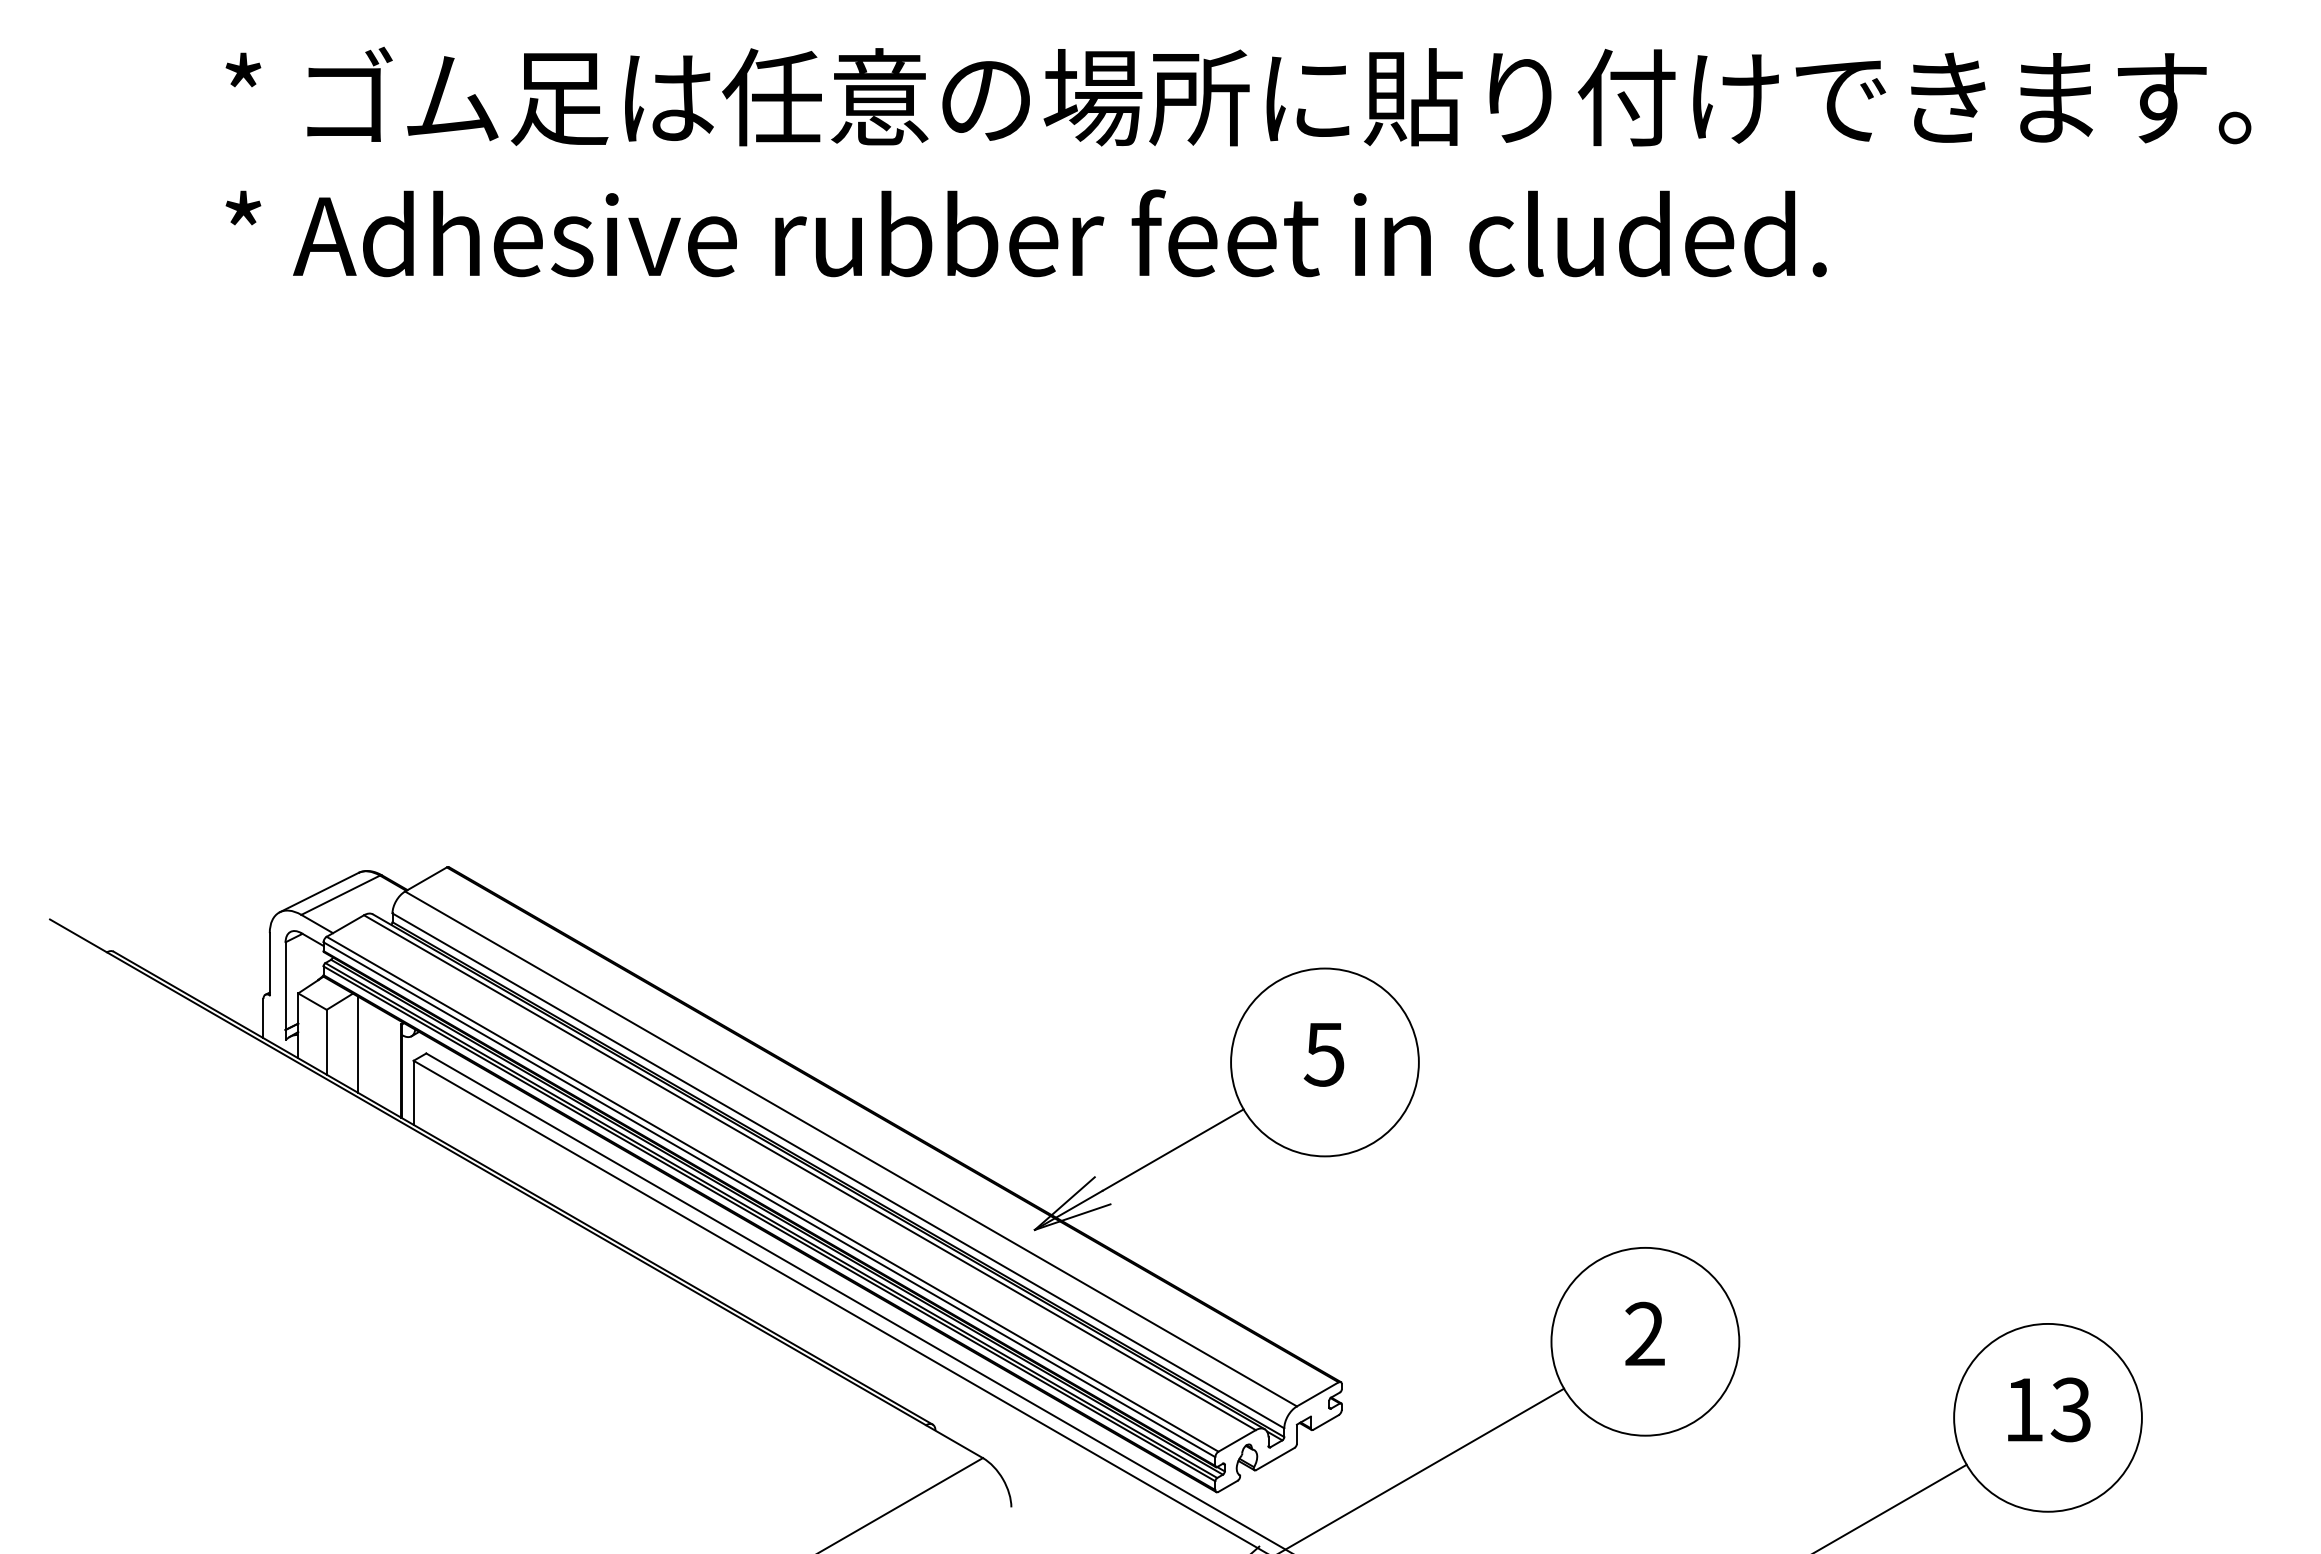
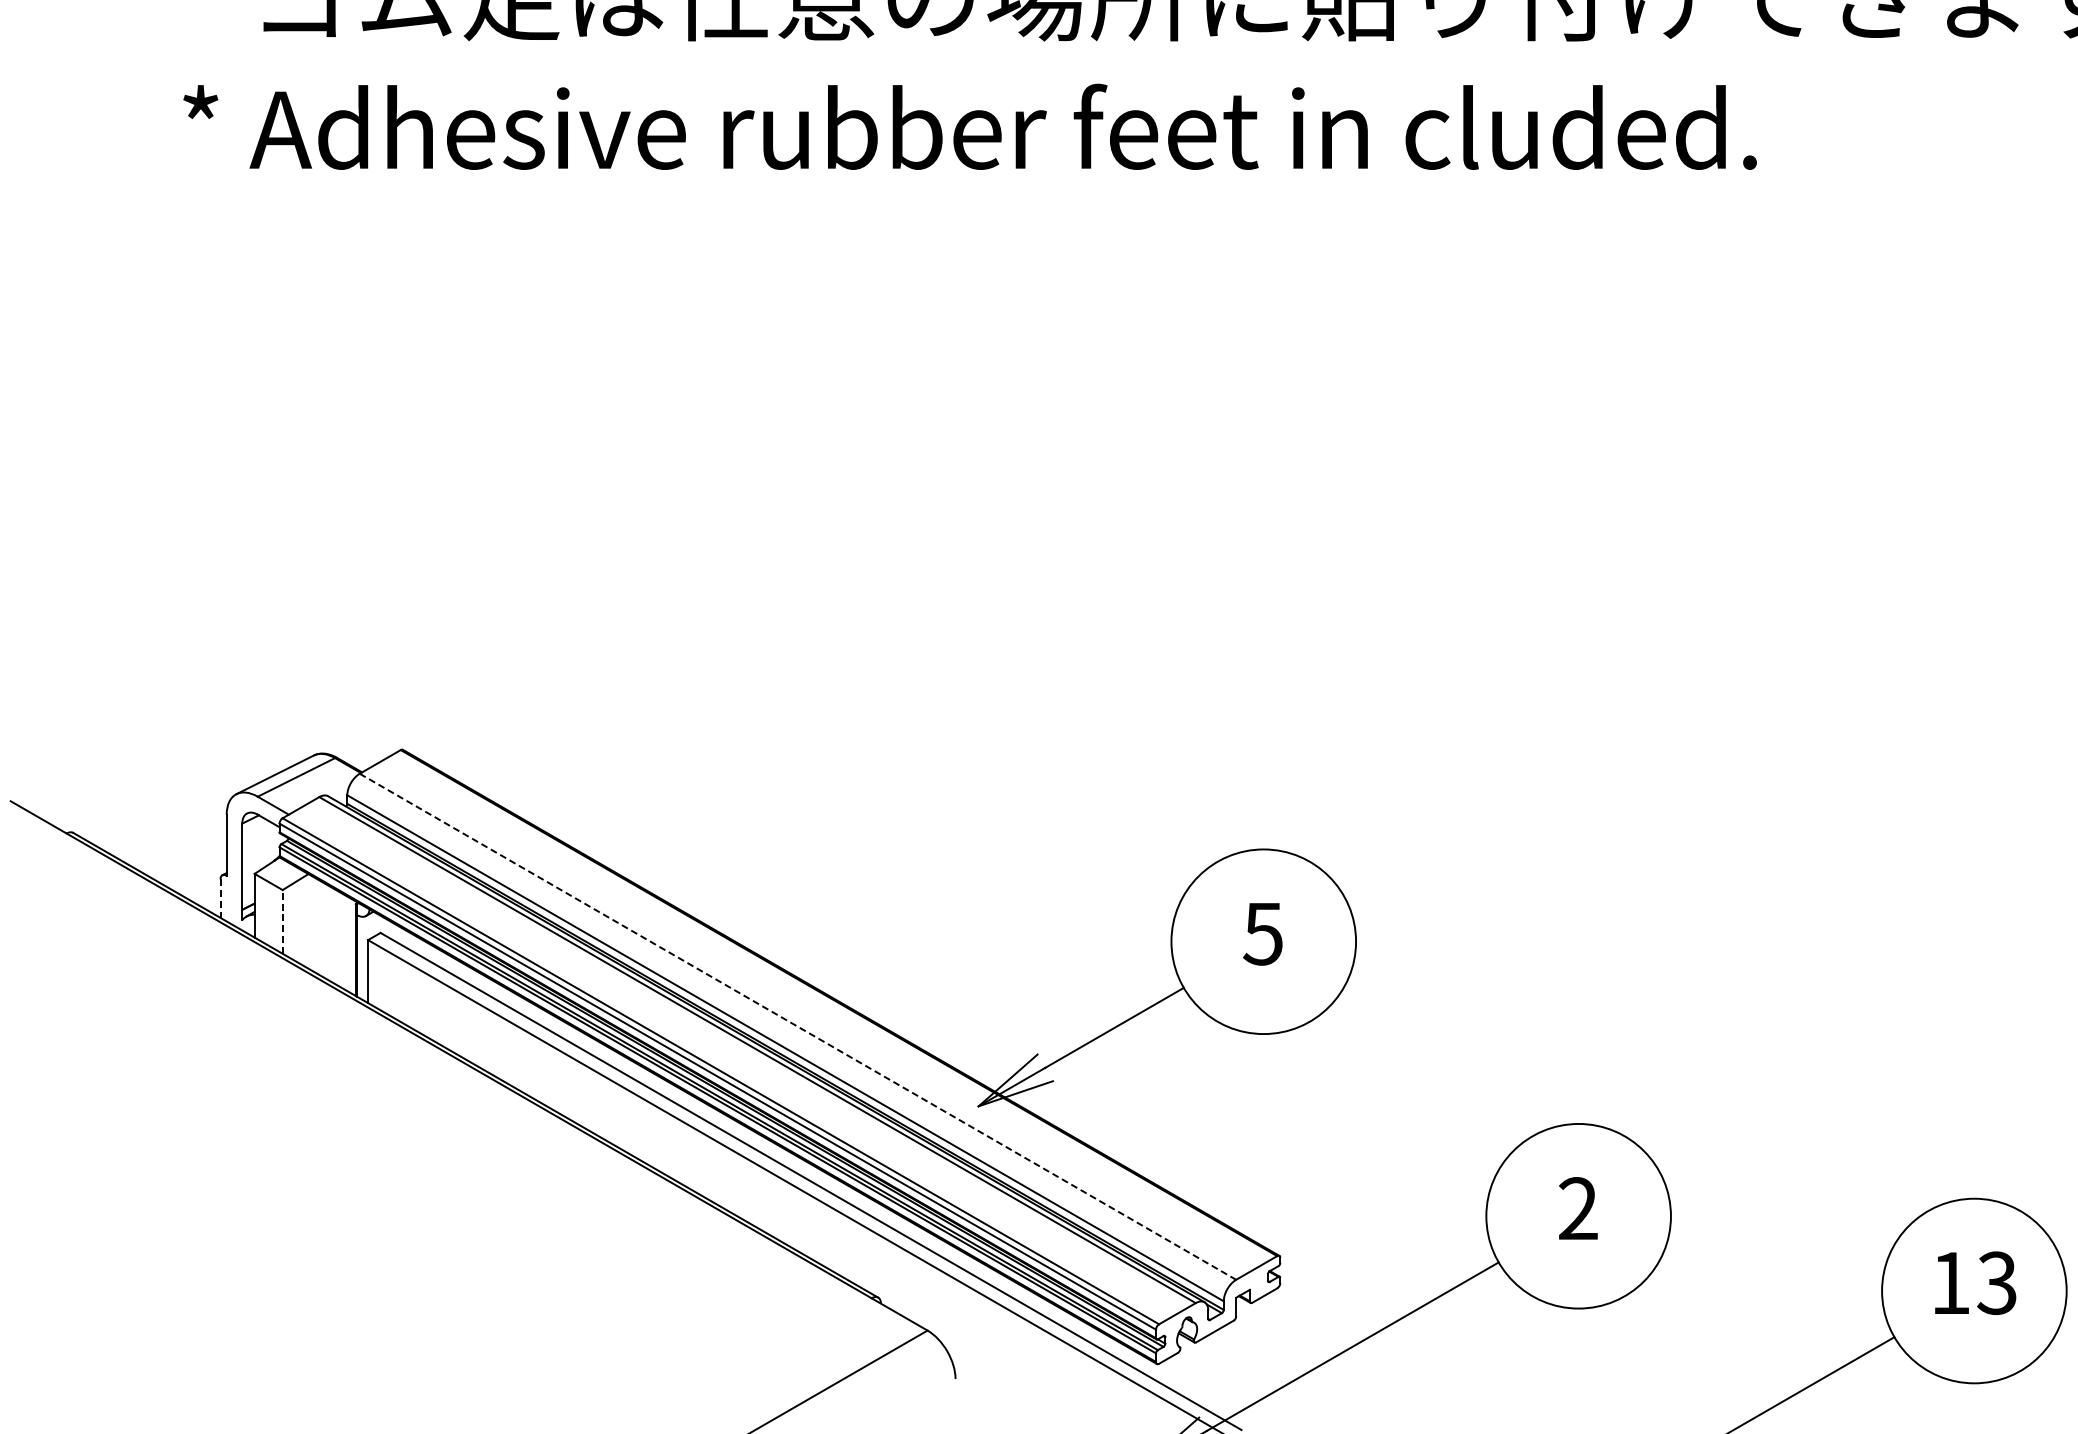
line: (263, 1018) -> (220, 898), solid -> dashed
line: (326, 1041) -> (282, 921), solid -> dashed
line: (358, 1044) -> (313, 924), removed
line: (851, 1148) -> (798, 1026), solid -> dashed

